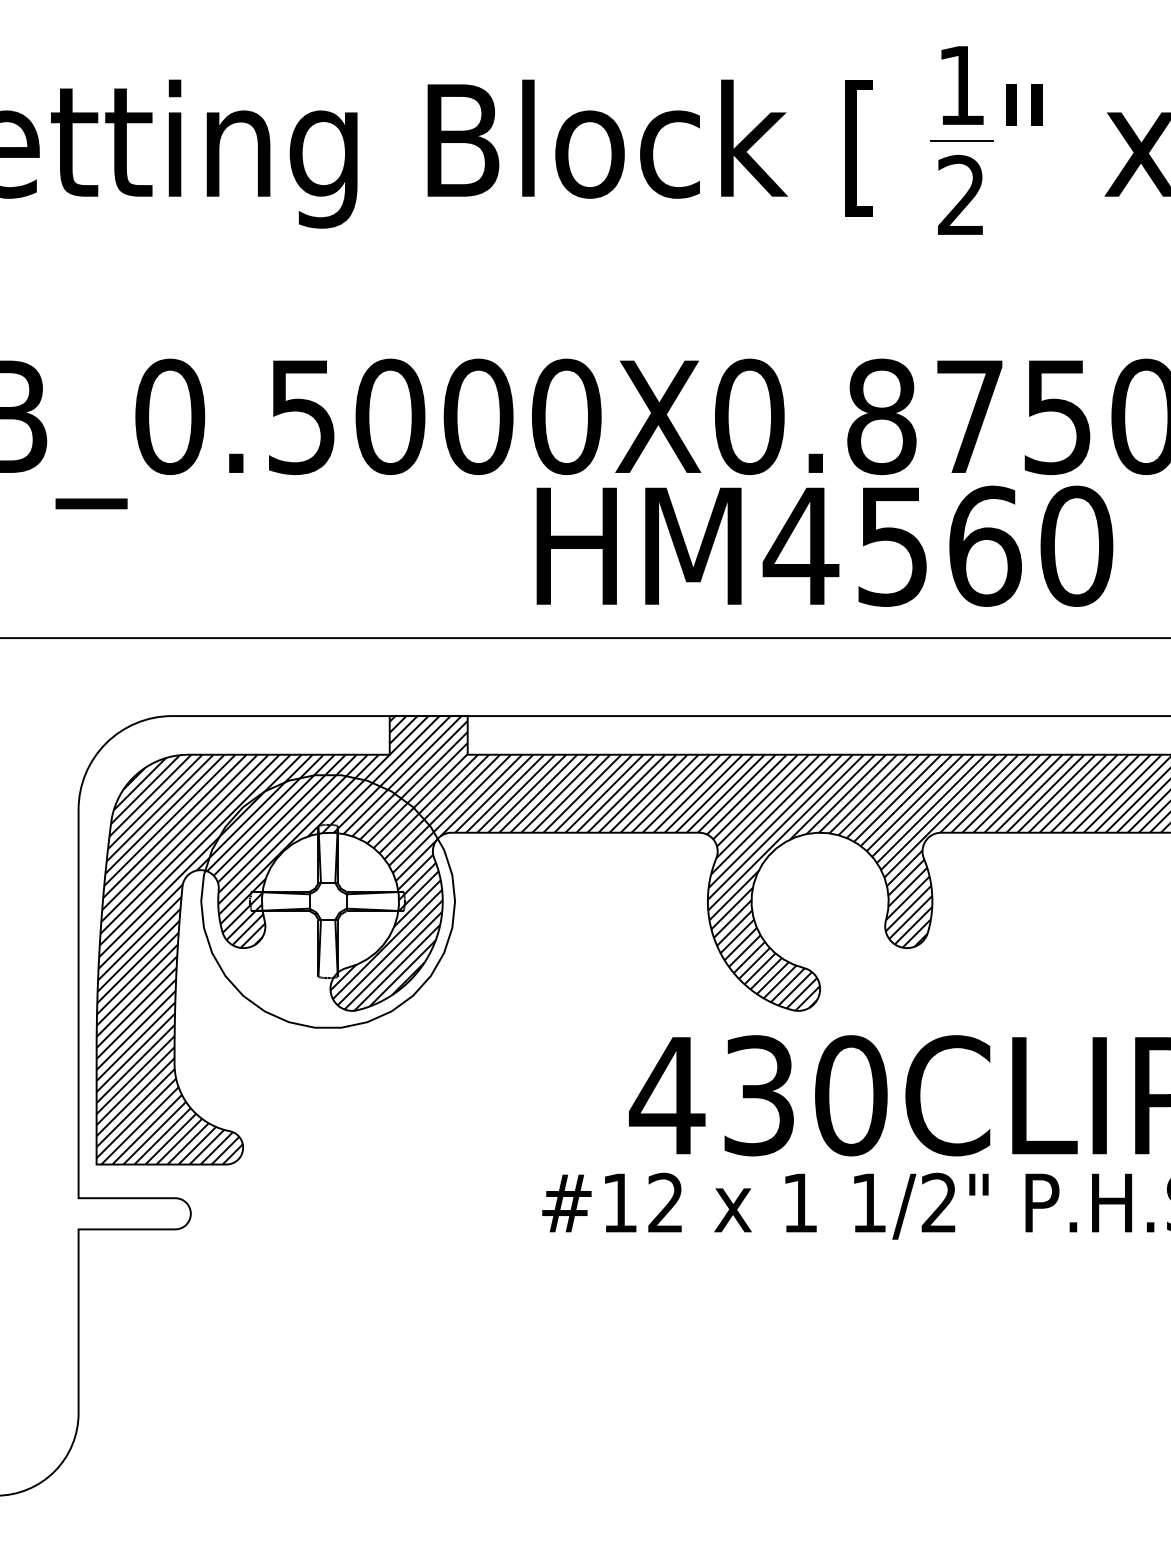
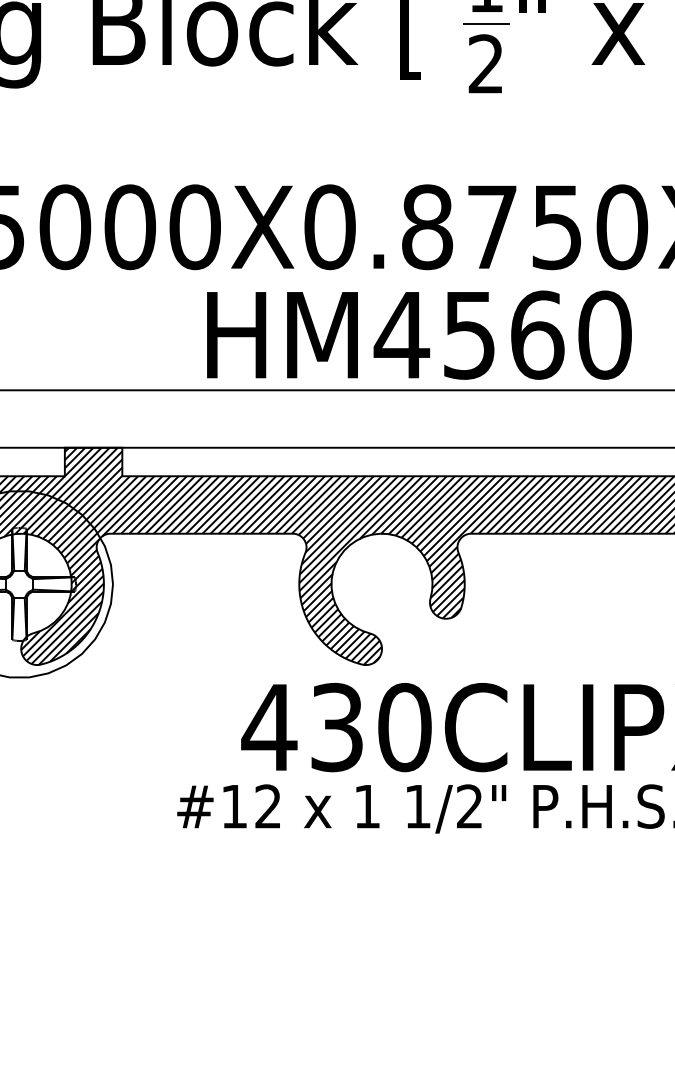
text: (824, 545) -> (419, 334), moved

